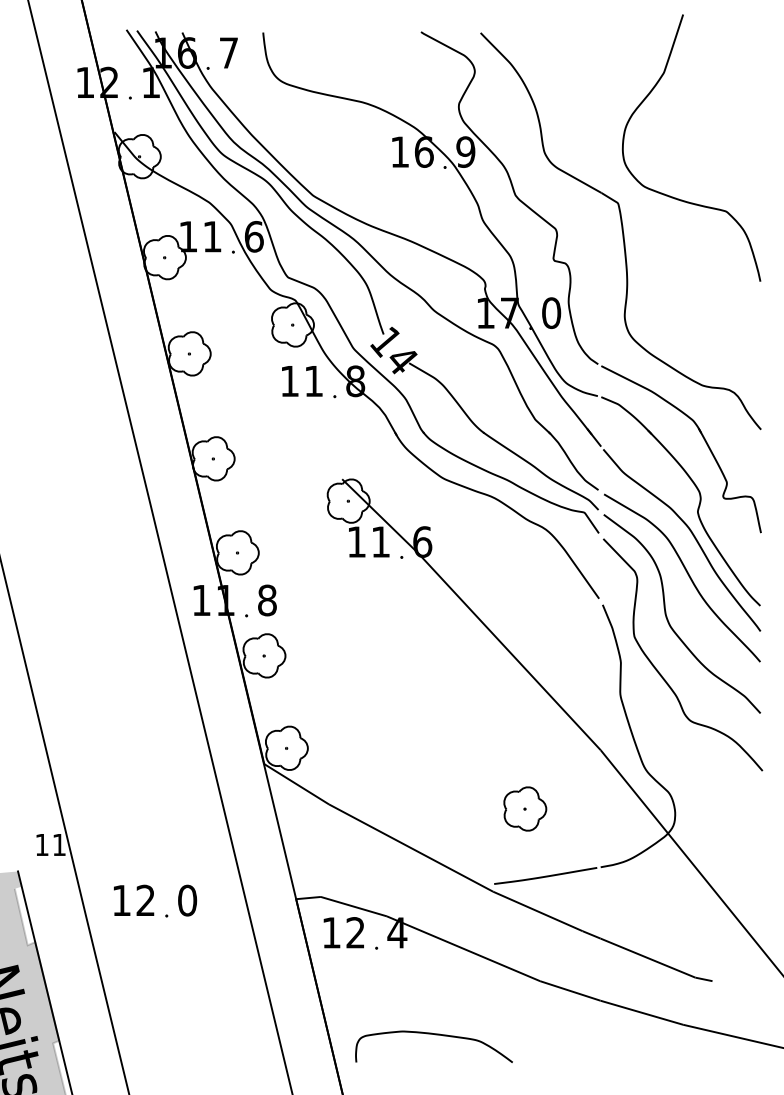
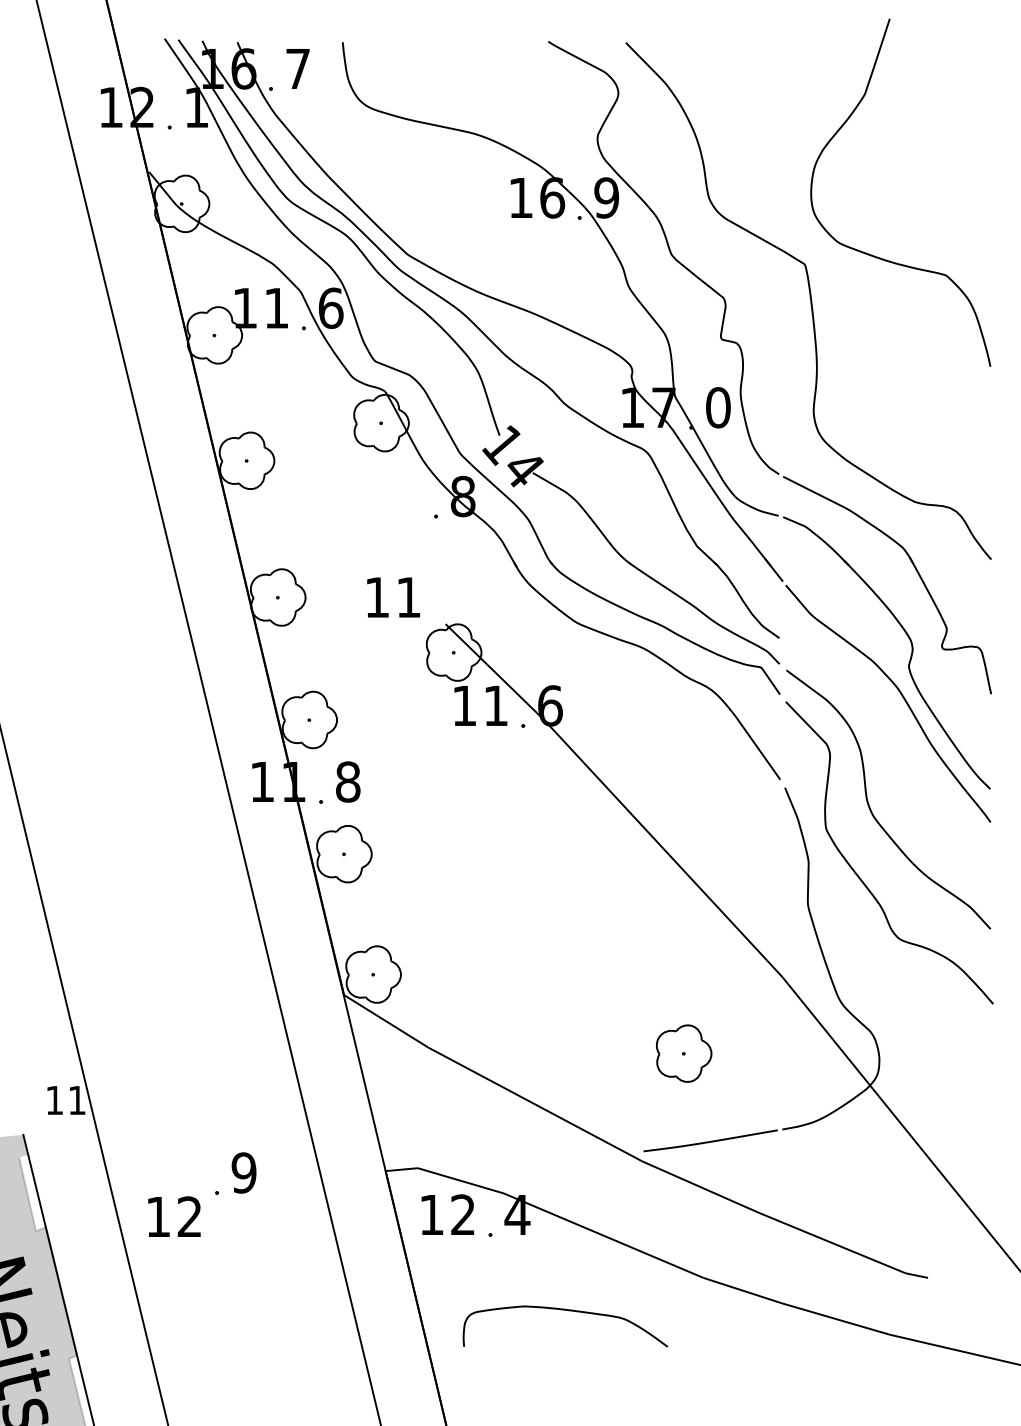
text: (302, 381) -> (393, 597), moved
curve: (687, 574) -> (895, 748), removed
text: (134, 900) -> (174, 1216), moved
text: (187, 900) -> (243, 1172), 0 -> 9
curve: (436, 1035) -> (568, 1311), moved

